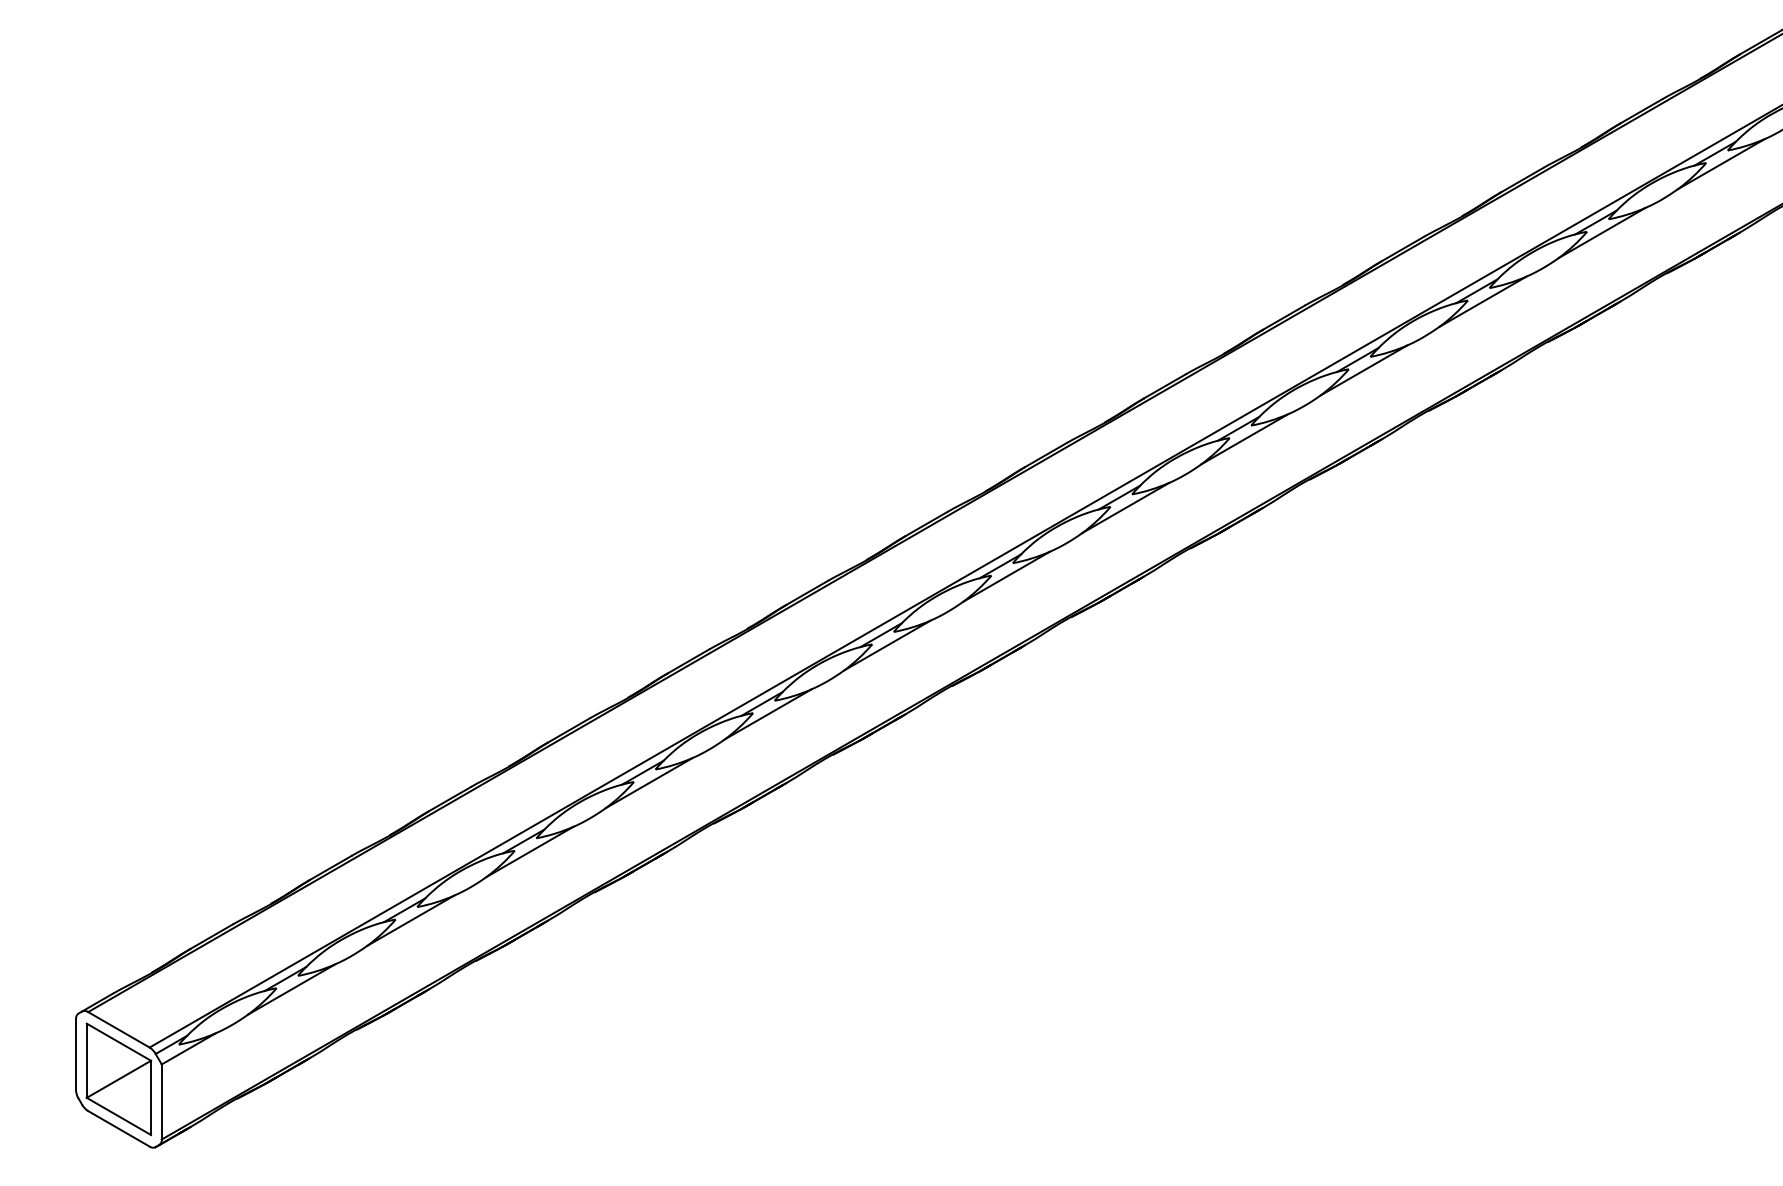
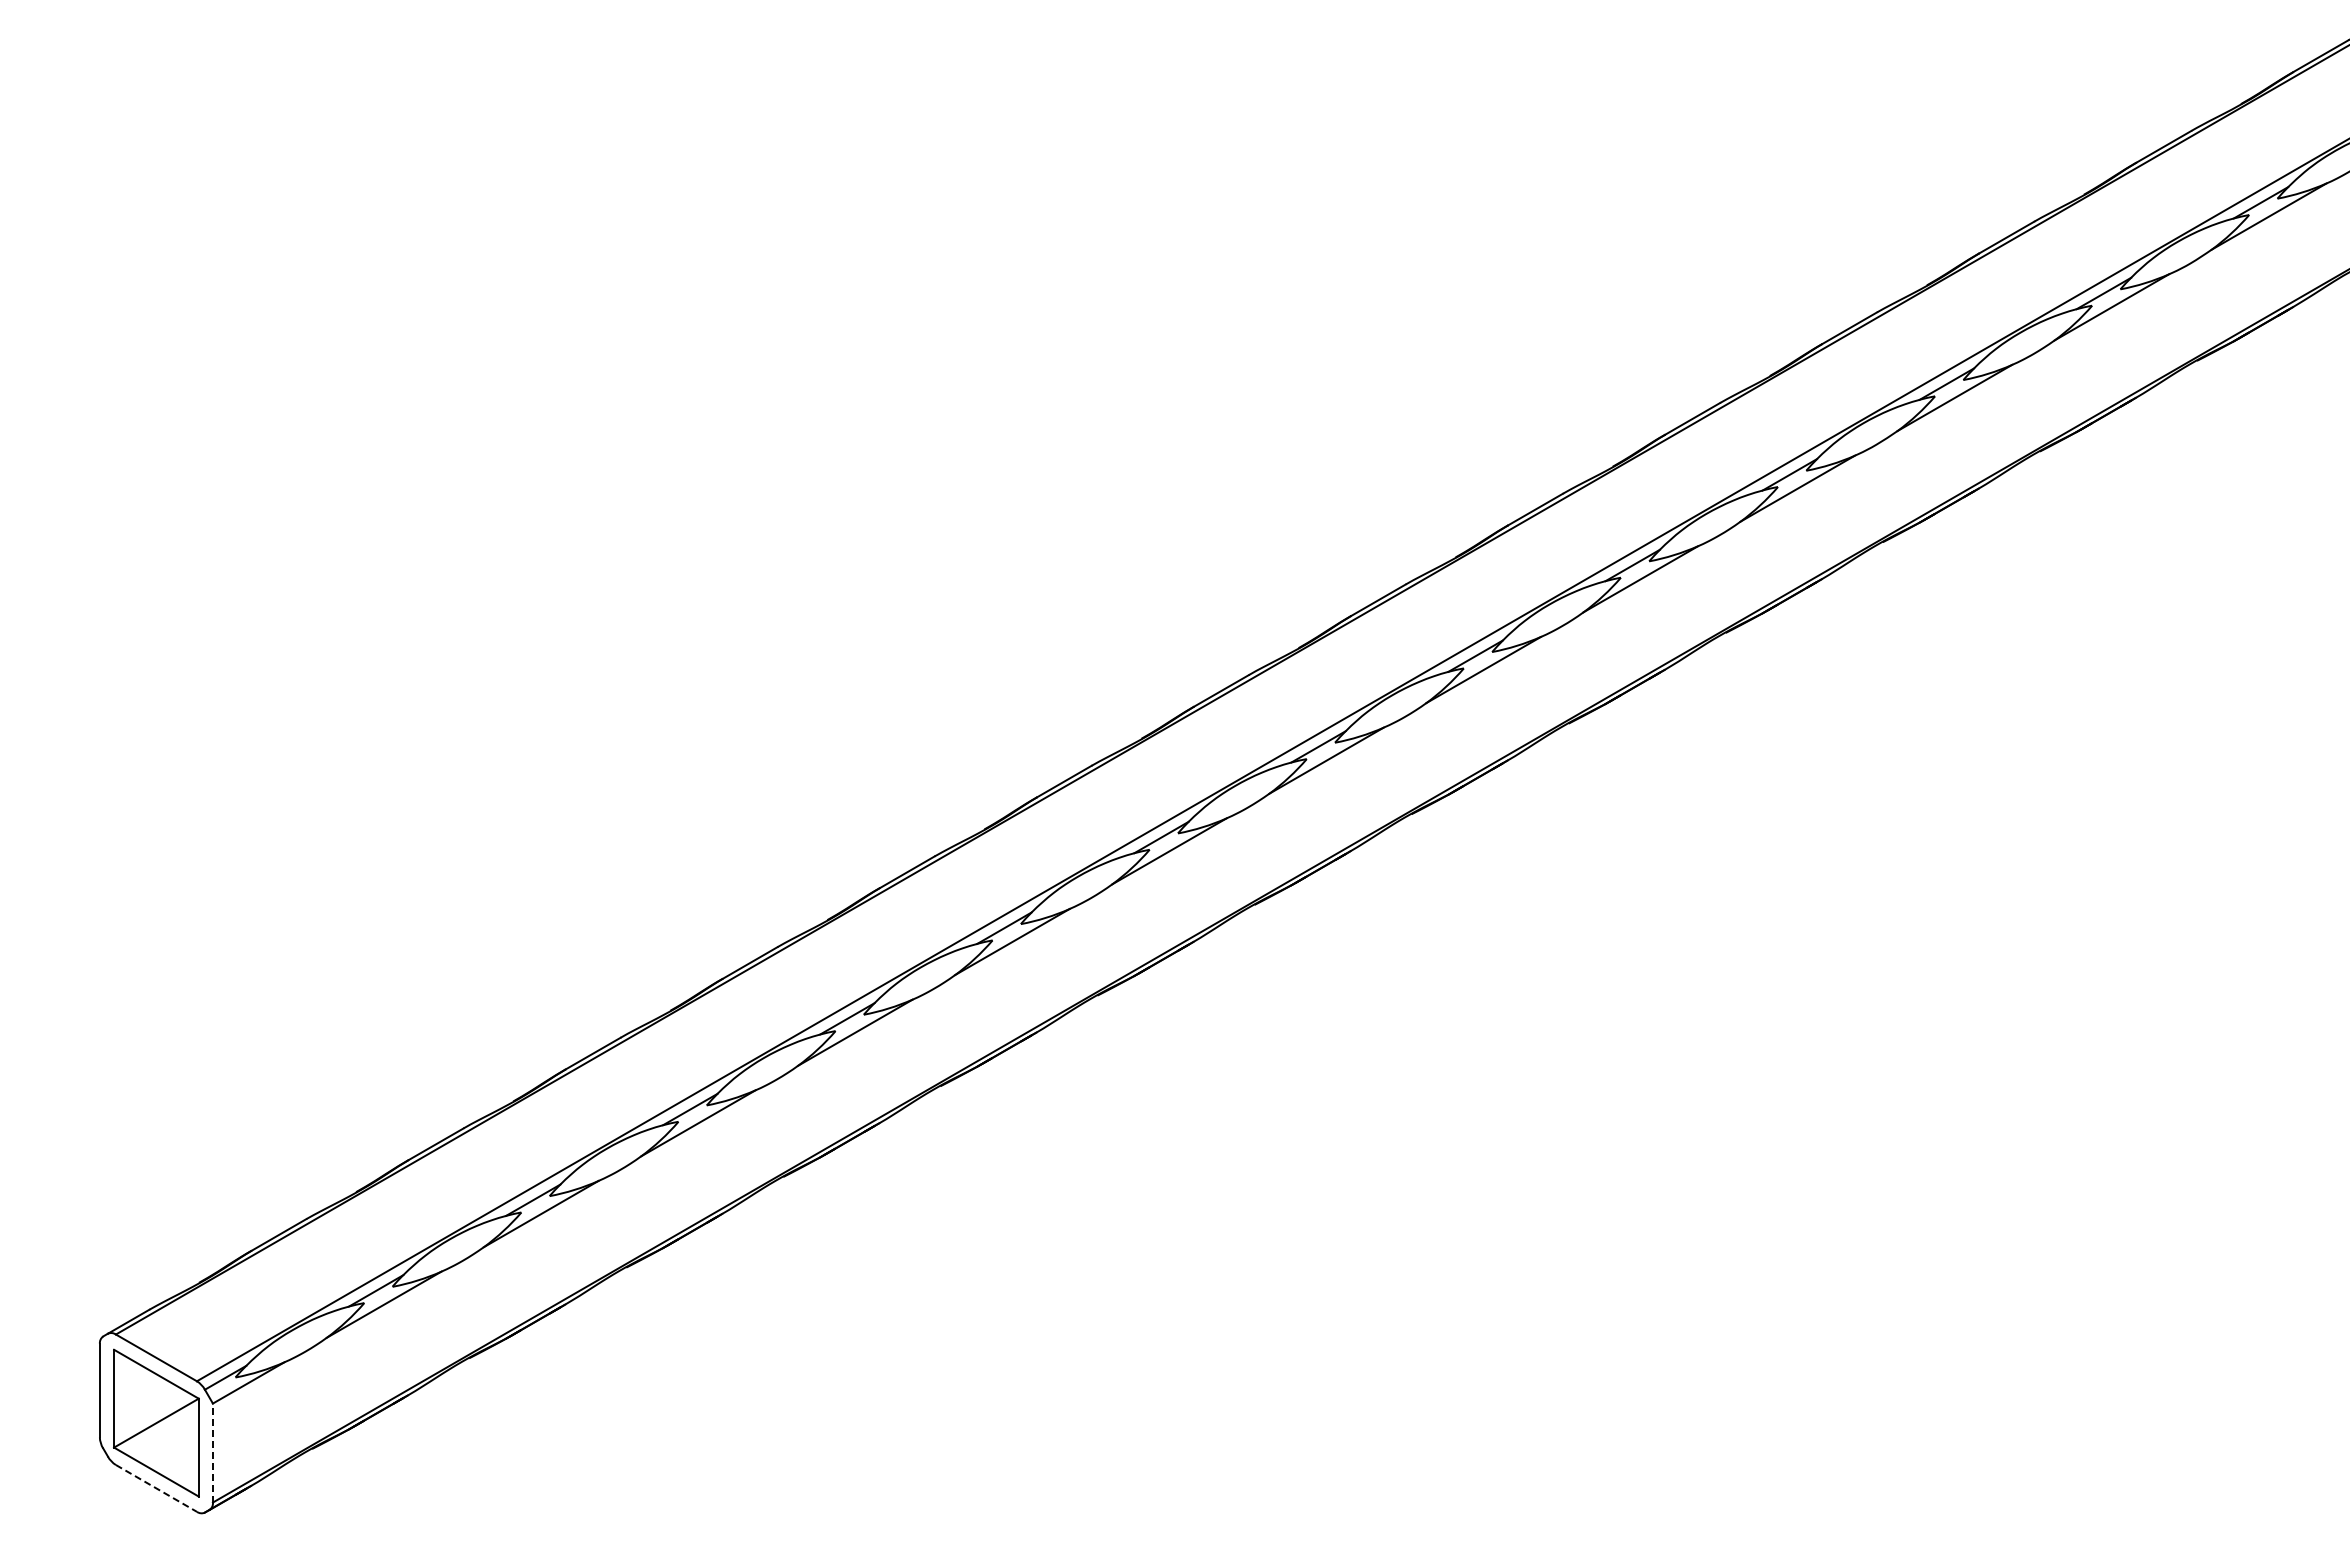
line: (161, 1102) -> (212, 1453), solid -> dashed
line: (118, 1128) -> (156, 1488), solid -> dashed

